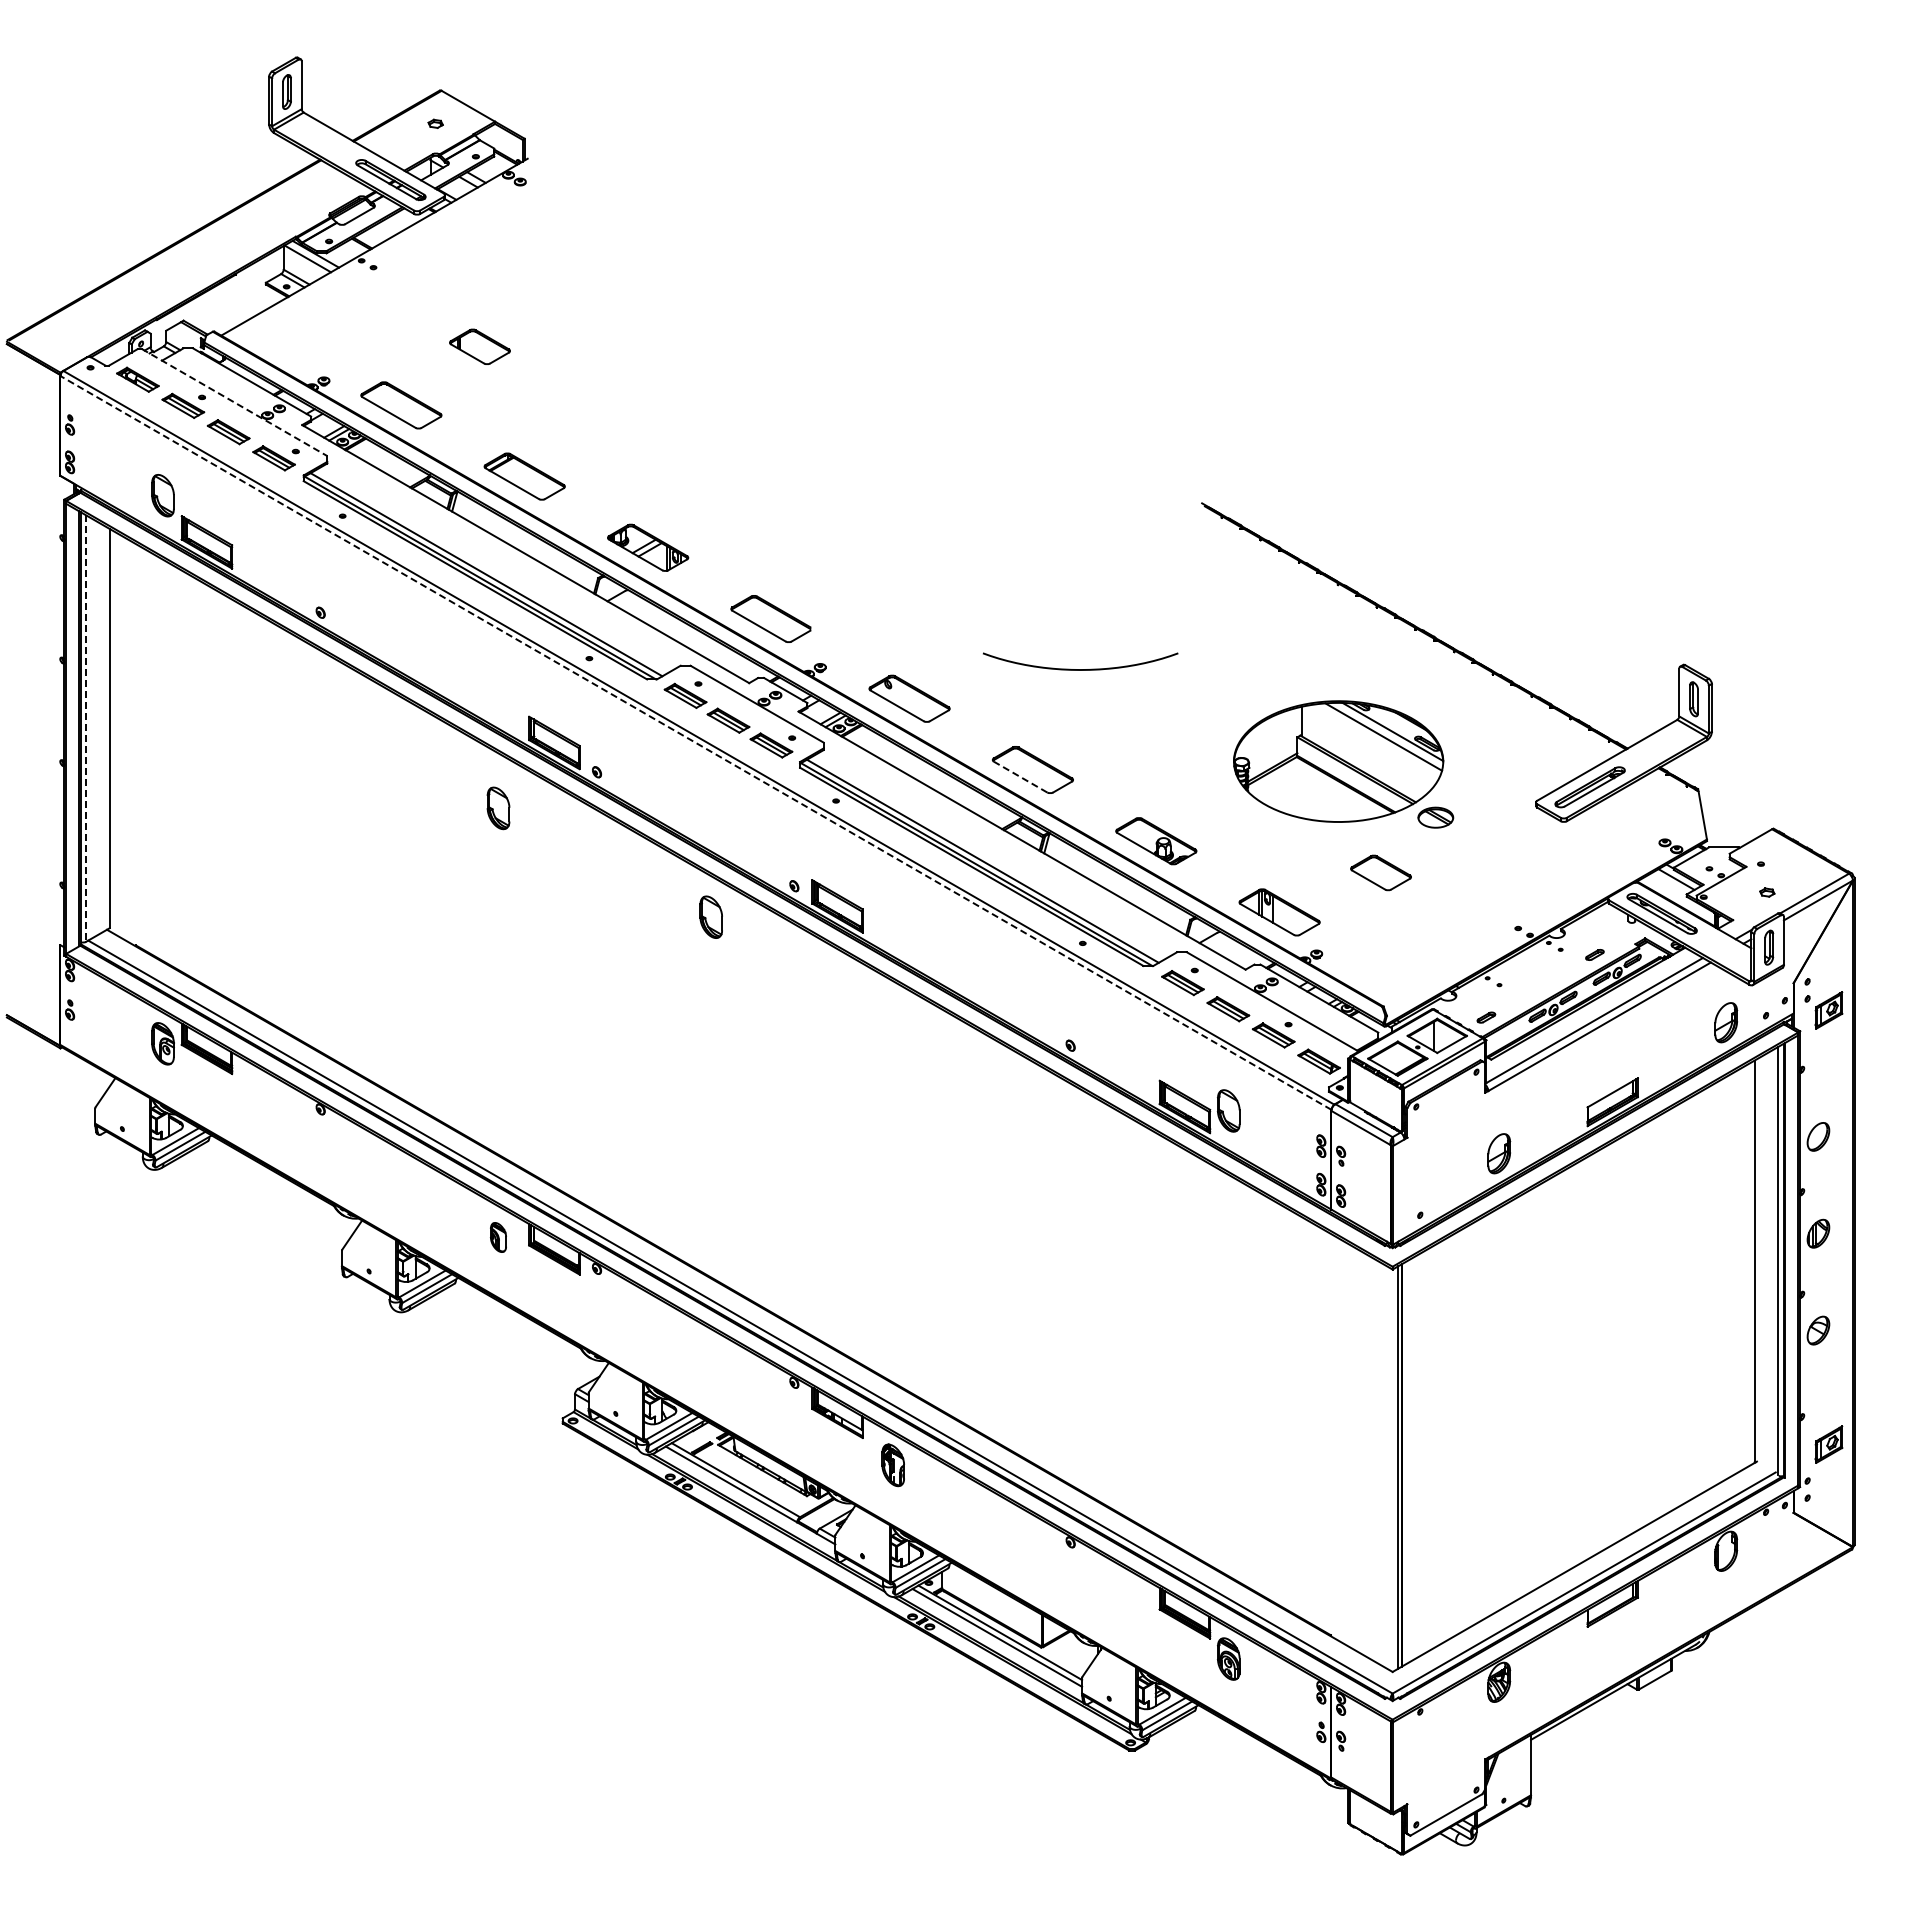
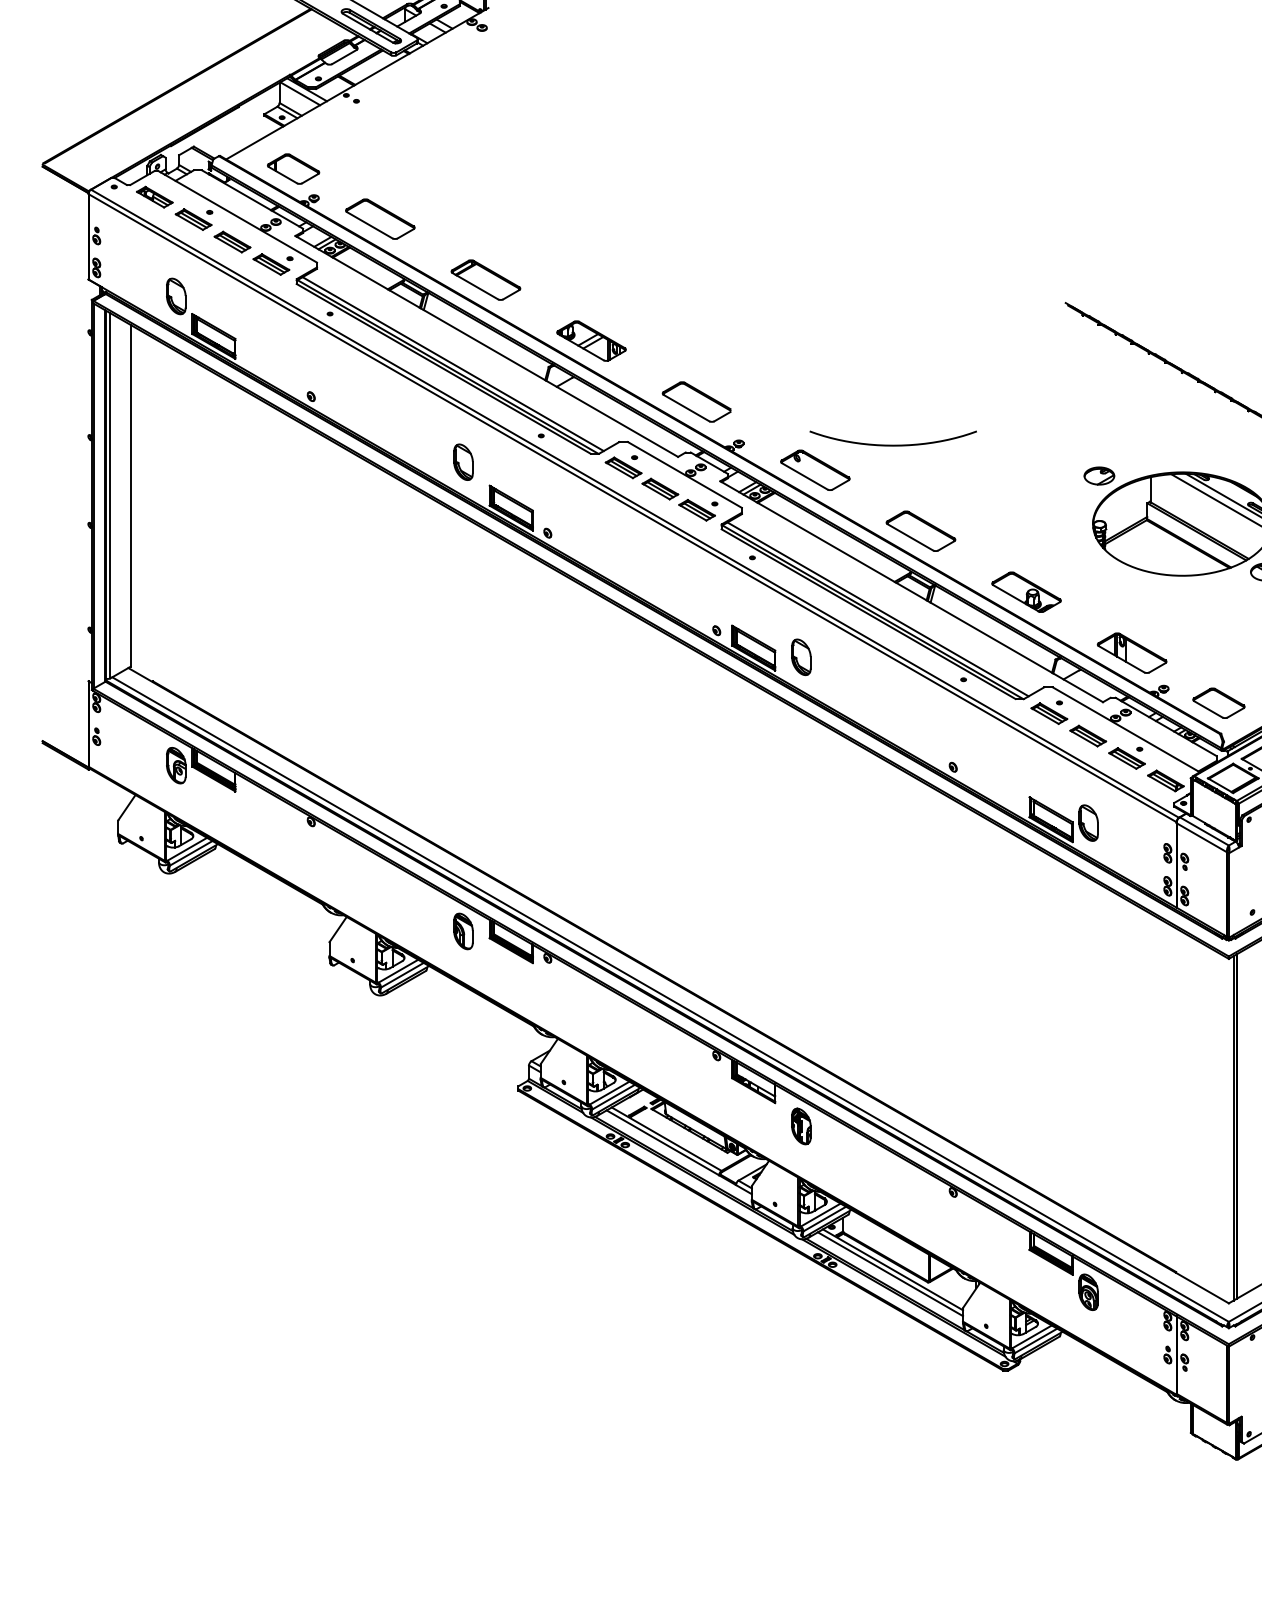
part: (479, 346) -> (293, 168), moved
line: (235, 402) -> (238, 216), dashed -> solid
curve: (1080, 669) -> (893, 445), moved
part: (1241, 705) -> (1099, 476), added
line: (86, 729) -> (110, 496), dashed -> solid
line: (695, 742) -> (632, 507), dashed -> solid
line: (1020, 777) -> (910, 537), dashed -> solid
part: (498, 808) -> (463, 462), moved
part: (1380, 872) -> (1218, 702), moved
part: (710, 916) -> (800, 656), moved
part: (498, 1237) -> (463, 931), size x1.43

